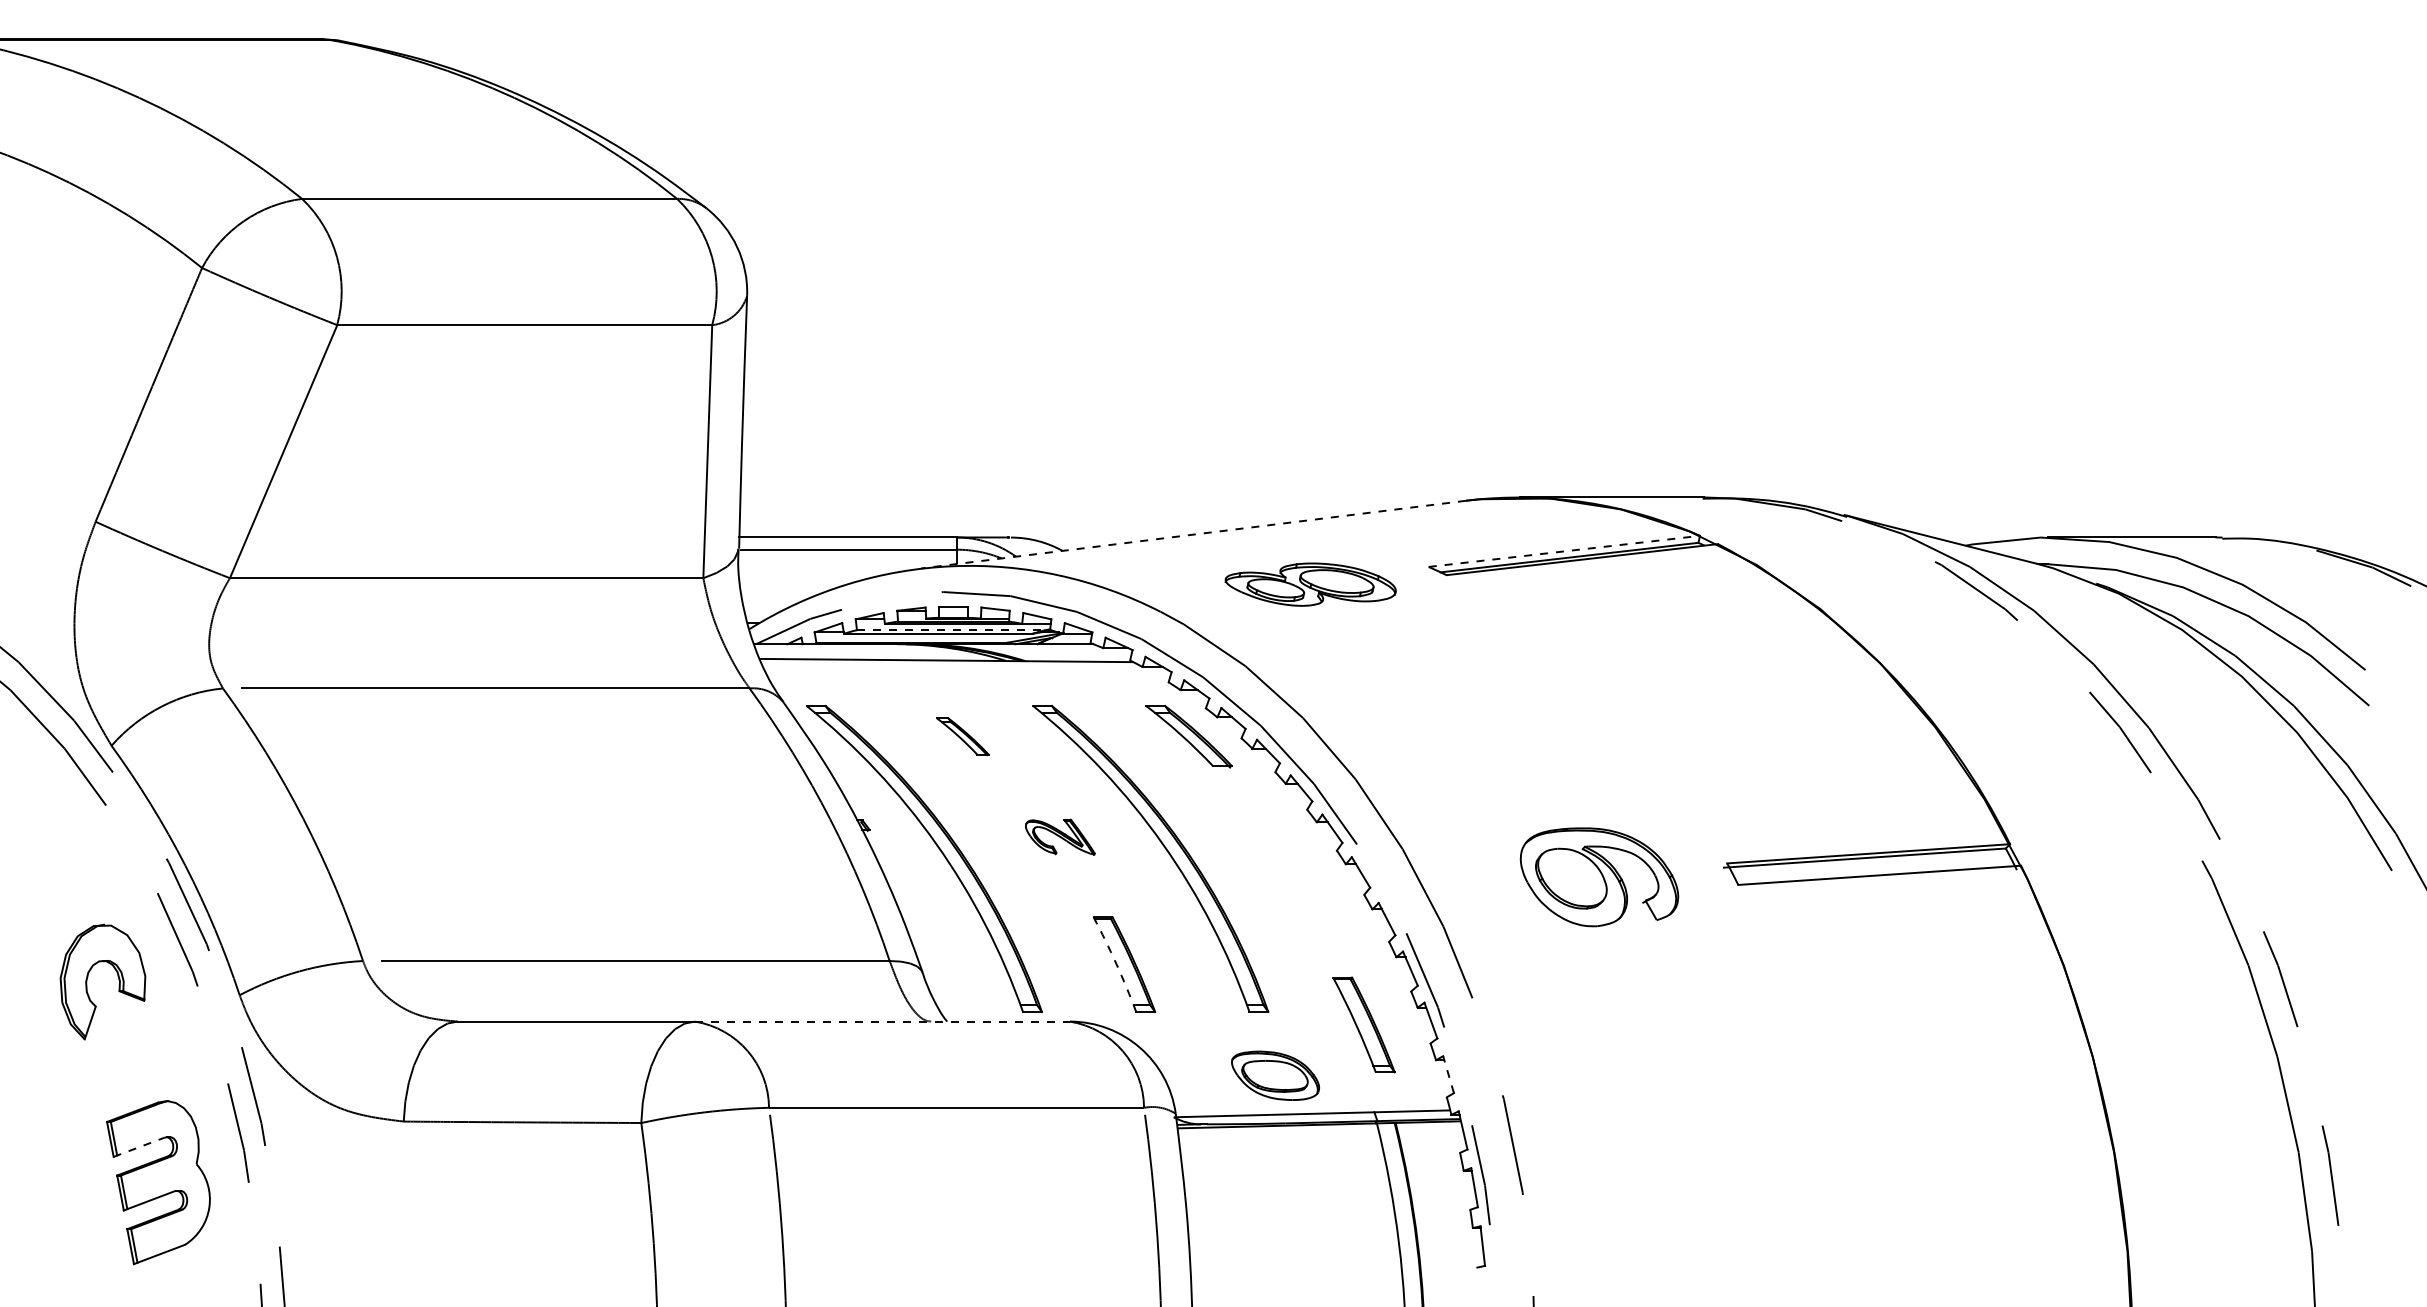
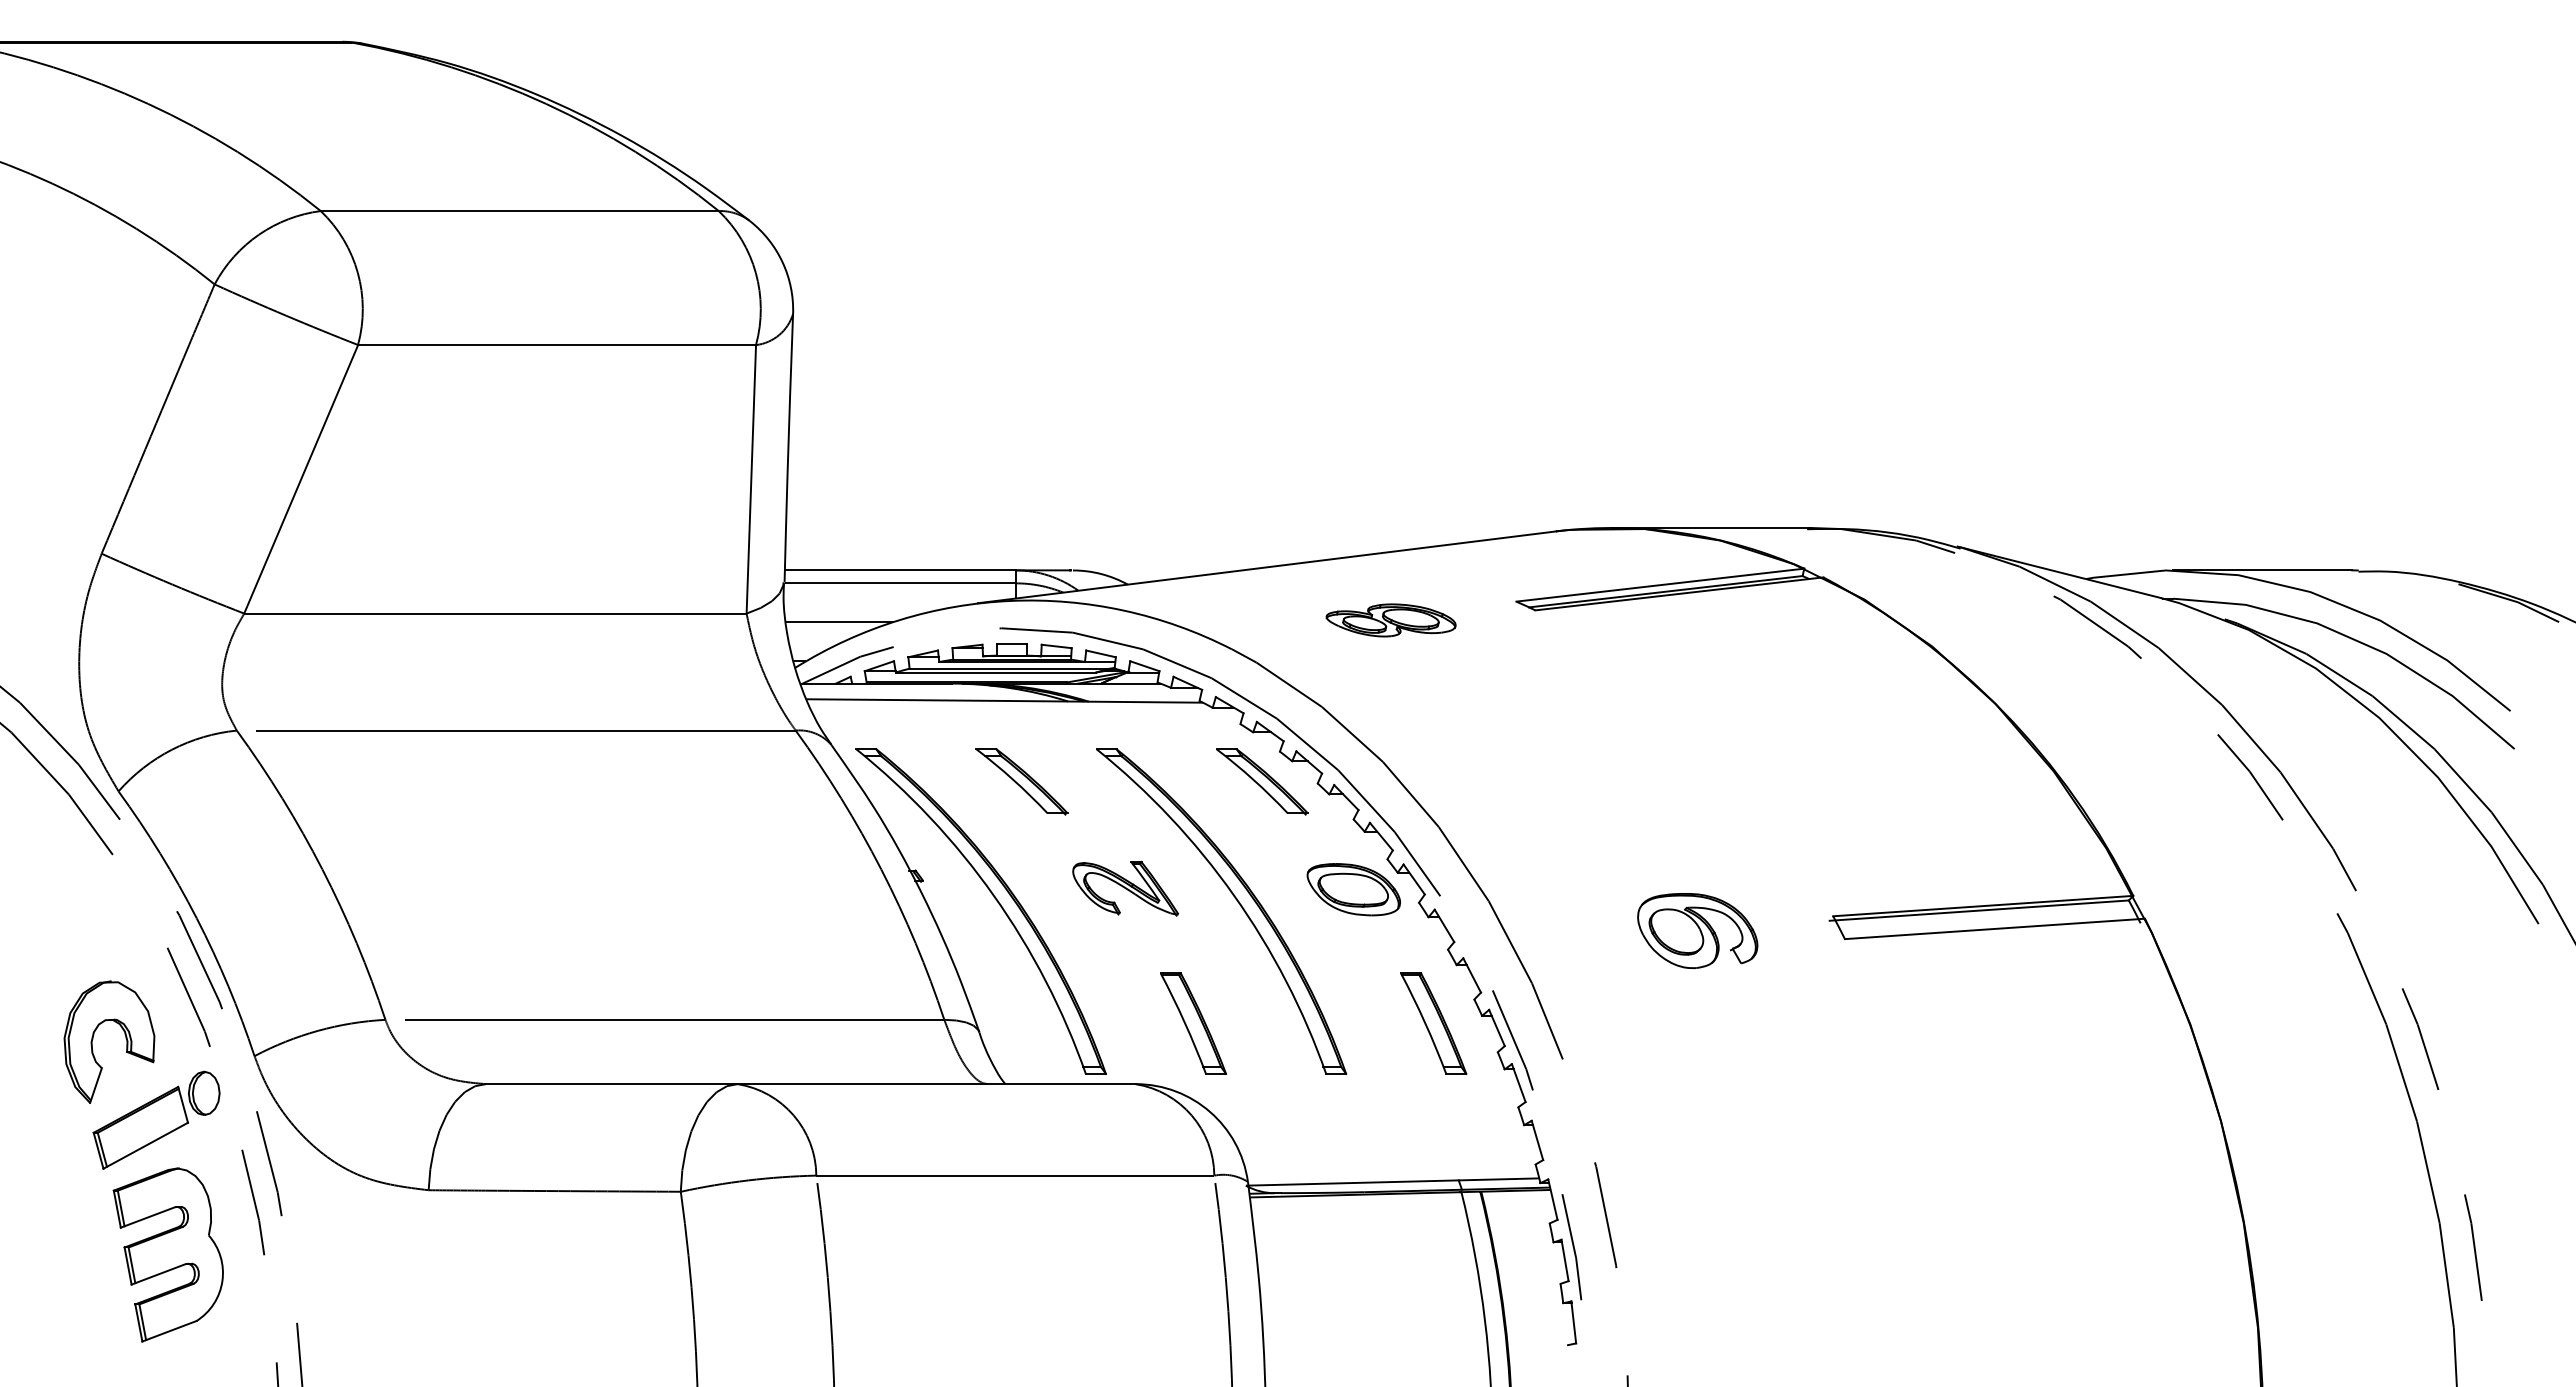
line: (1193, 534) -> (1266, 567), dashed -> solid
line: (1564, 551) -> (1660, 585), dashed -> solid
part: (1310, 584) -> (1390, 620), size x0.71
line: (790, 586) -> (839, 622), added
line: (952, 629) -> (1010, 668), dashed -> solid
part: (962, 736) -> (1021, 781), size x1.67
part: (1060, 837) -> (1125, 888), size x1.43
part: (1599, 876) -> (1697, 930), size x0.71
arc: (1115, 963) -> (1184, 1022), dashed -> solid
line: (882, 1021) -> (936, 1084), dashed -> solid
part: (1363, 1024) -> (1433, 1023), moved
part: (147, 1054) -> (156, 1119), added
line: (1448, 1073) -> (1537, 1139), dashed -> solid
part: (1275, 1075) -> (1353, 889), moved
line: (139, 1147) -> (148, 1217), dashed -> solid

